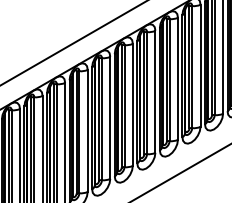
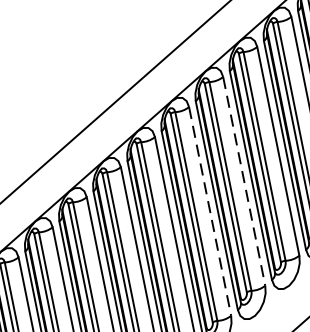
line: (132, 105) -> (243, 182), solid -> dashed
line: (110, 118) -> (210, 212), solid -> dashed

